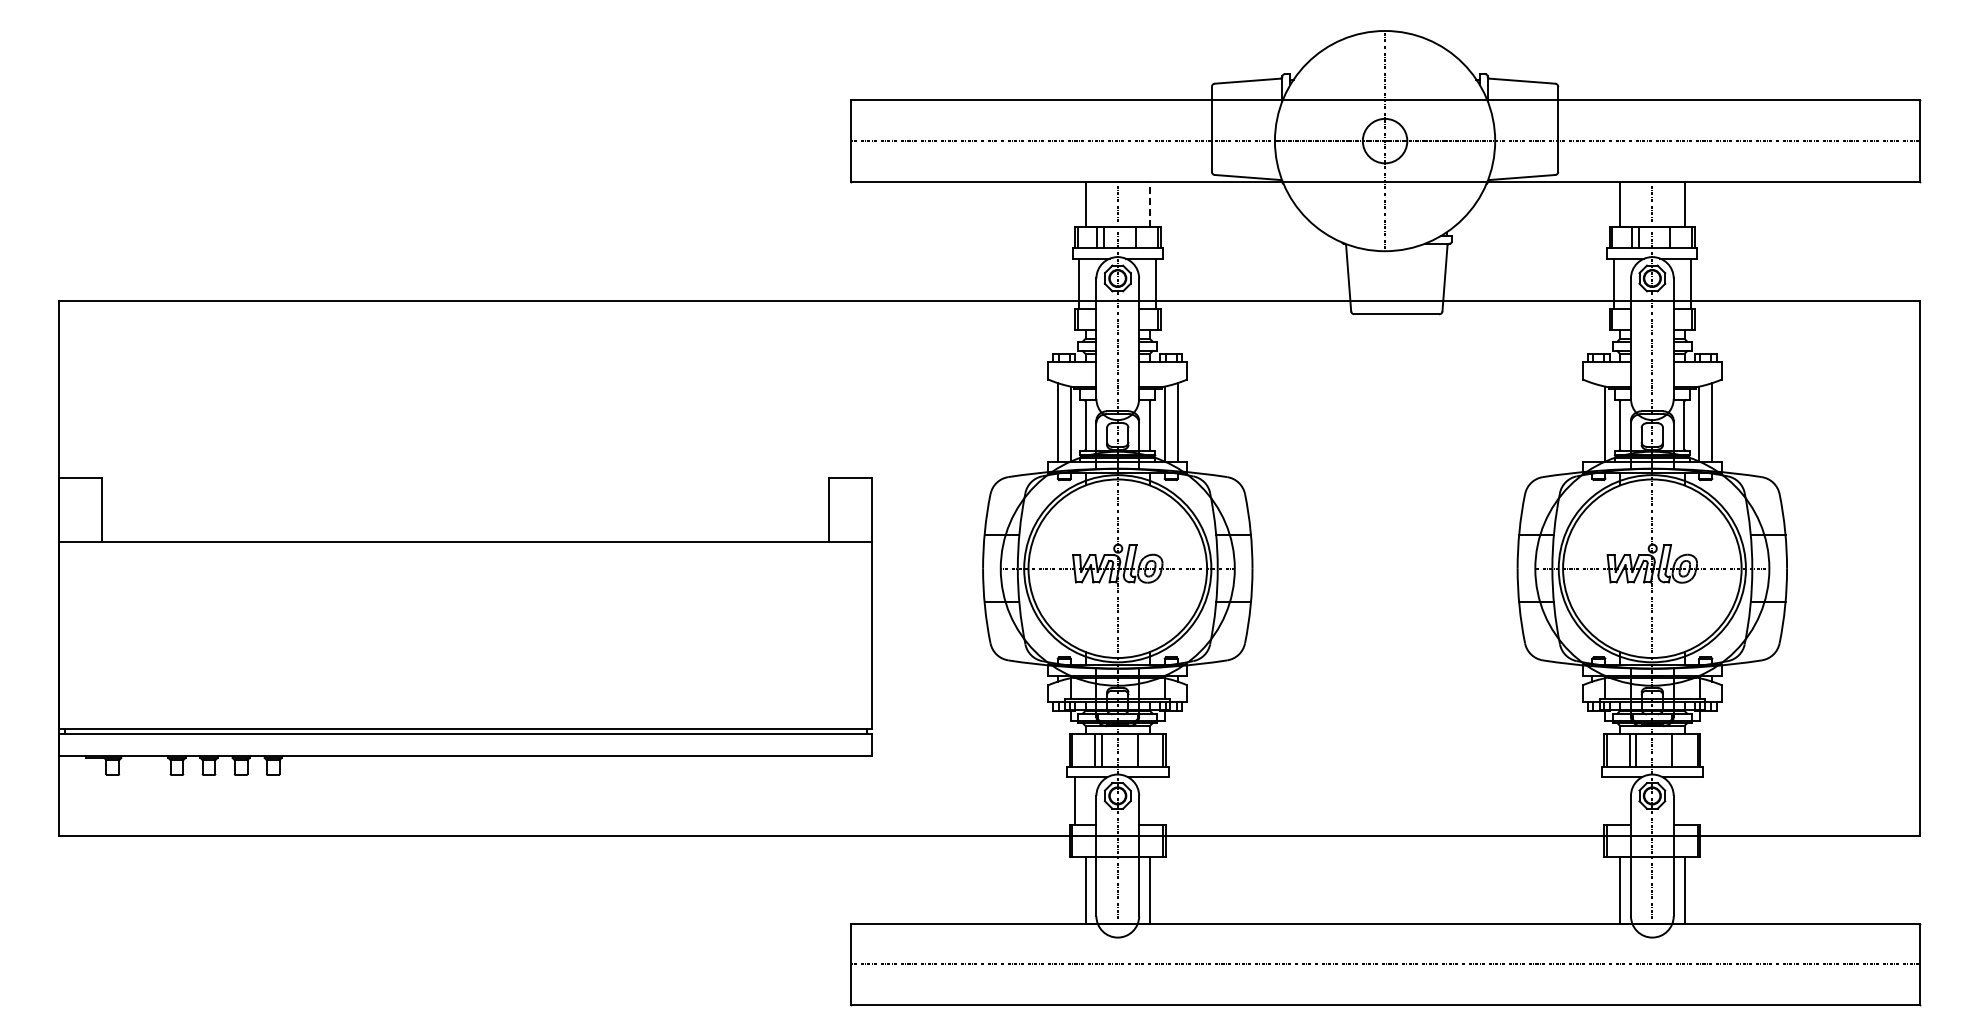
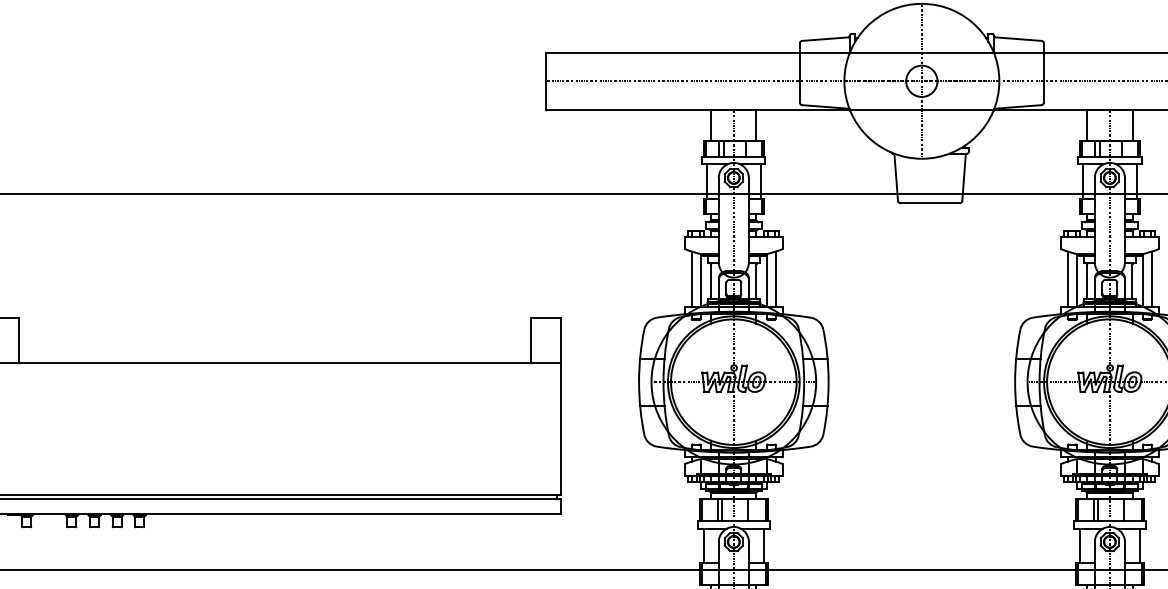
line: (1149, 203) -> (756, 125), dashed -> solid
line: (1592, 422) -> (1067, 279), added
line: (1160, 801) -> (763, 545), added
line: (1609, 801) -> (1079, 545), added
line: (1695, 801) -> (1140, 545), added

